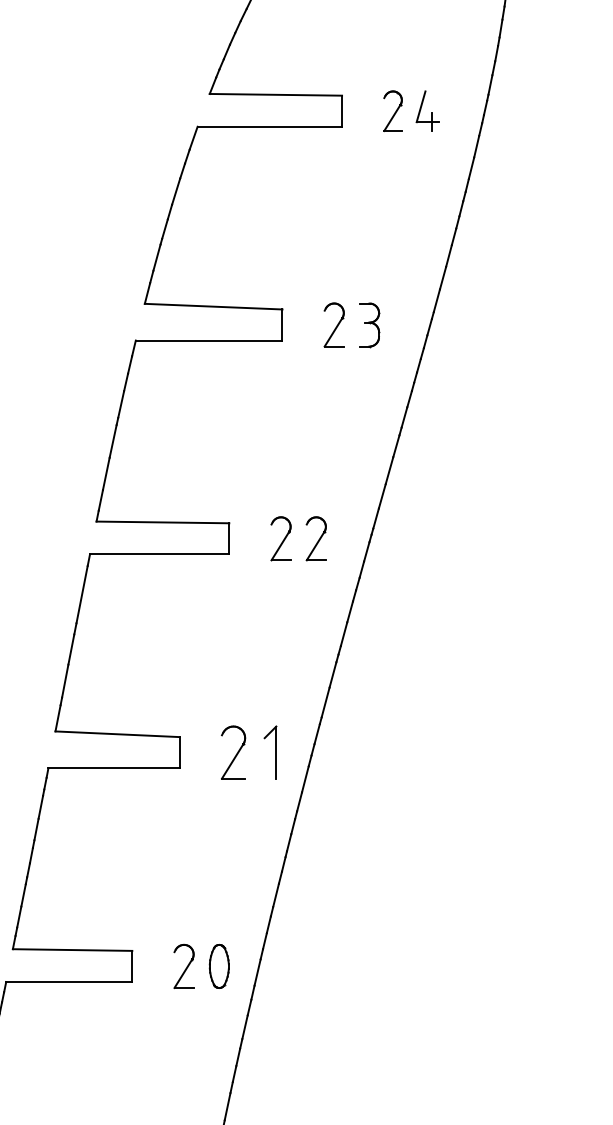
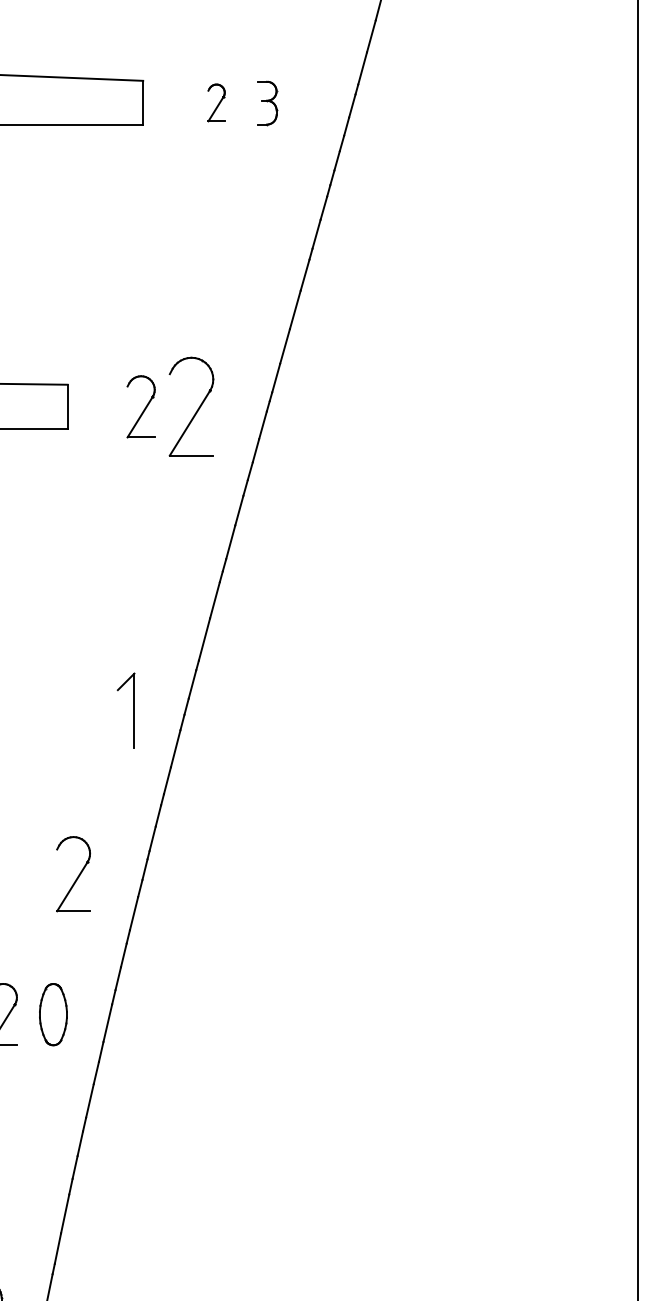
part: (333, 324) -> (215, 102), size x0.6
part: (369, 325) -> (266, 103), size x0.7
part: (315, 538) -> (190, 406), size x1.6
part: (233, 752) -> (73, 873), moved

